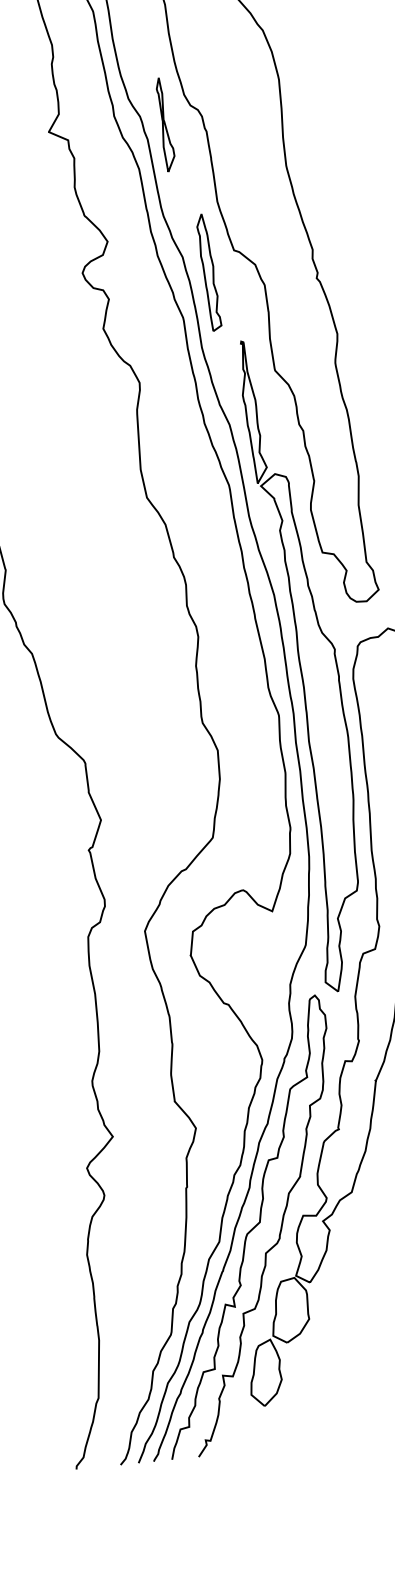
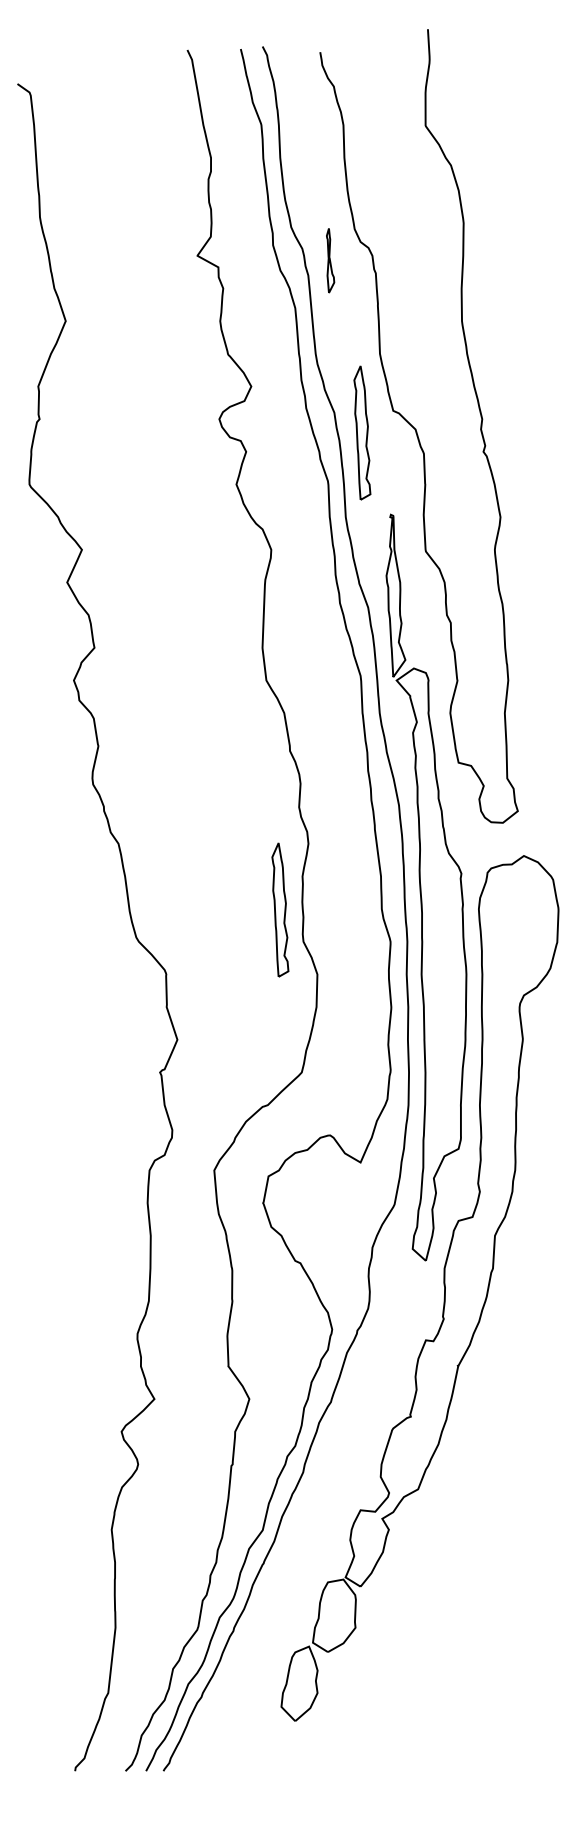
part: (165, 124) -> (330, 260), size x0.6
part: (179, 696) -> (280, 909), added
curve: (251, 1229) -> (300, 1519), removed

